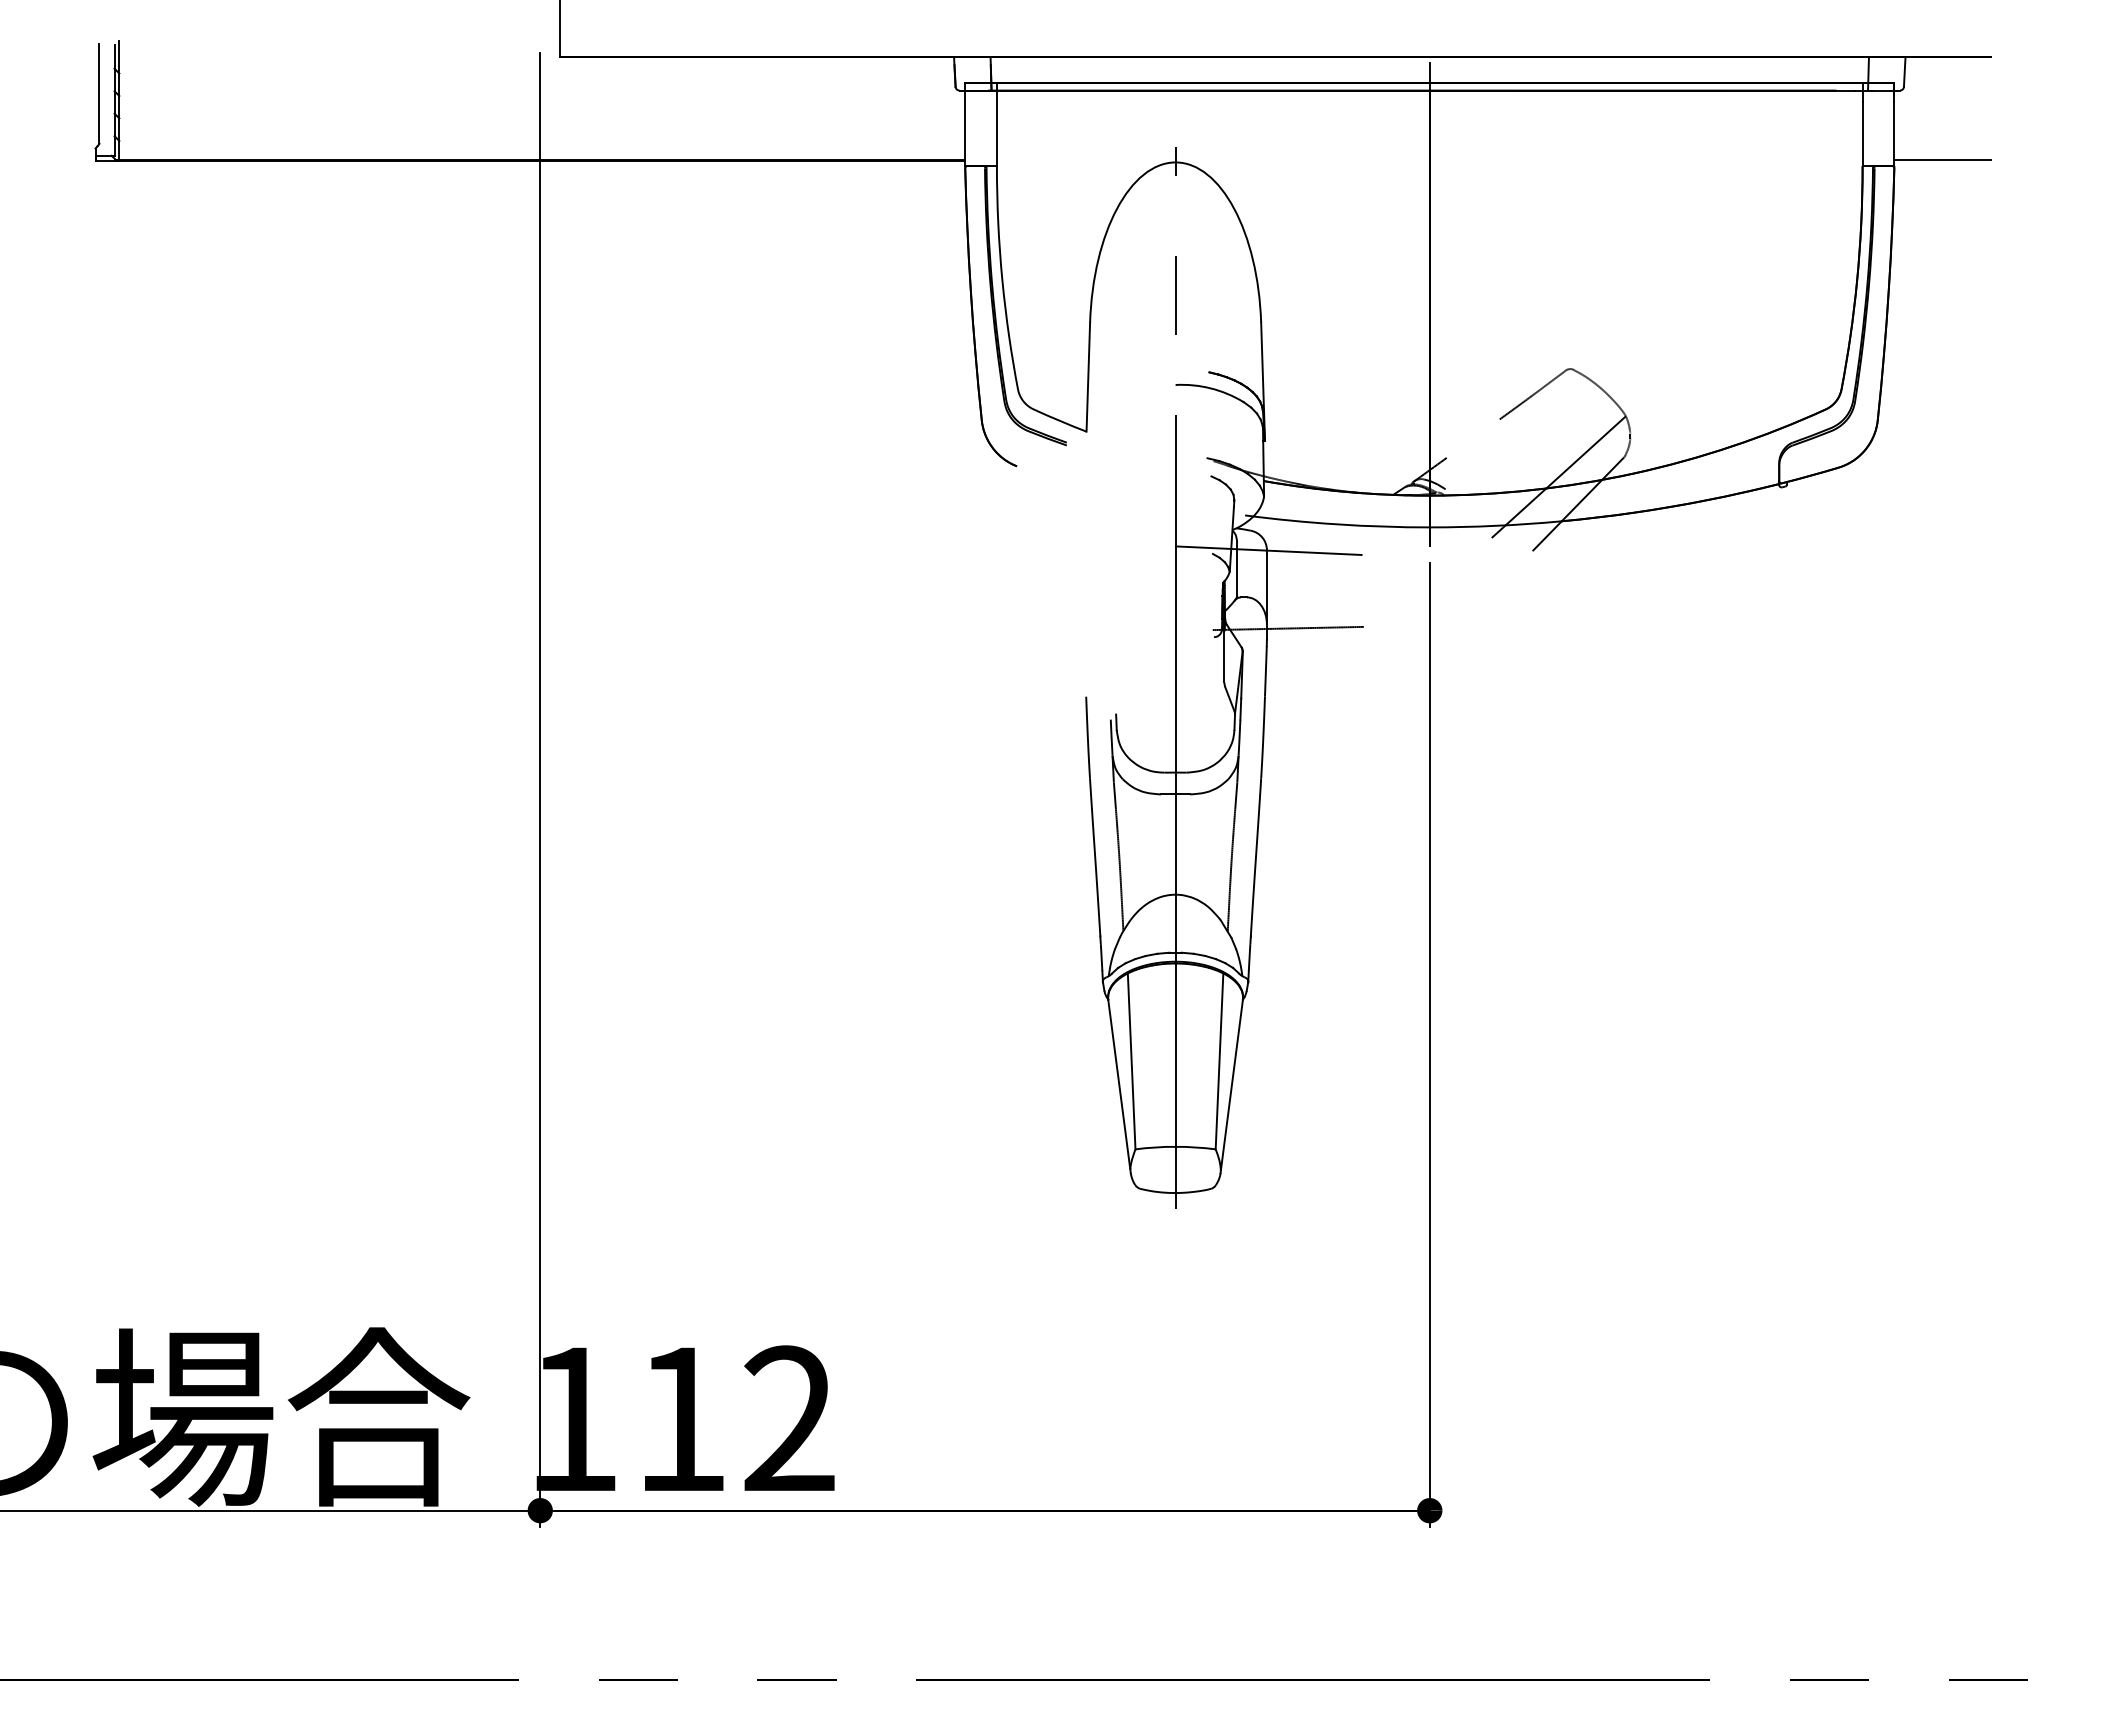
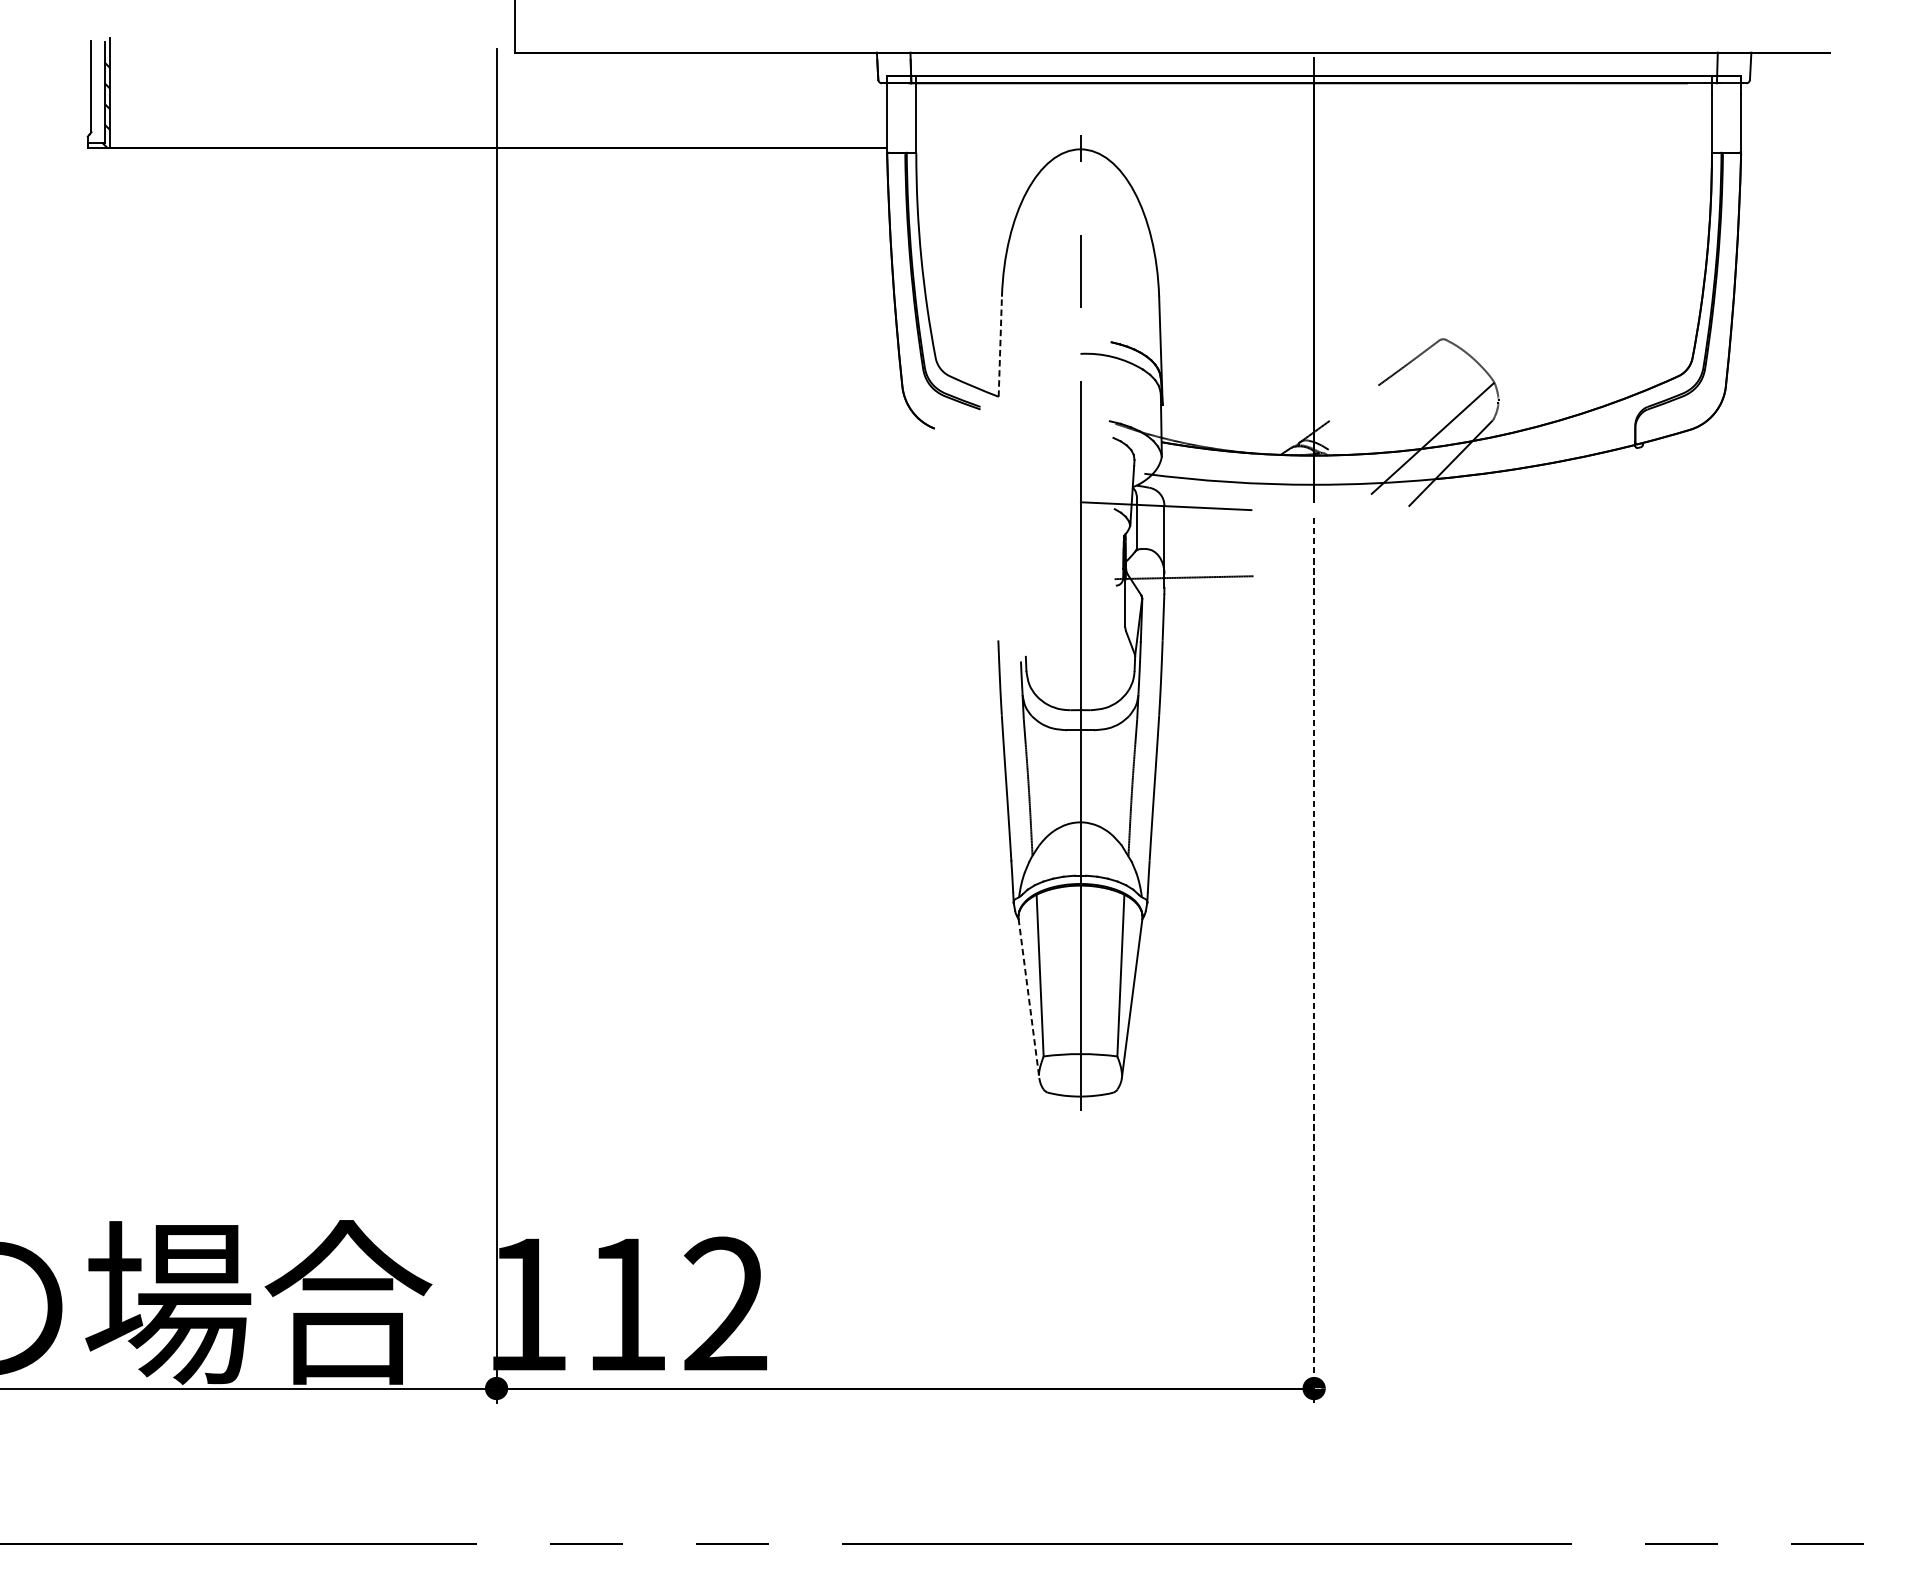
line: (1942, 160) -> (1785, 147), removed
line: (1088, 376) -> (1000, 346), solid -> dashed
line: (1429, 1044) -> (1313, 960), solid -> dashed
line: (1119, 1086) -> (1028, 998), solid -> dashed

